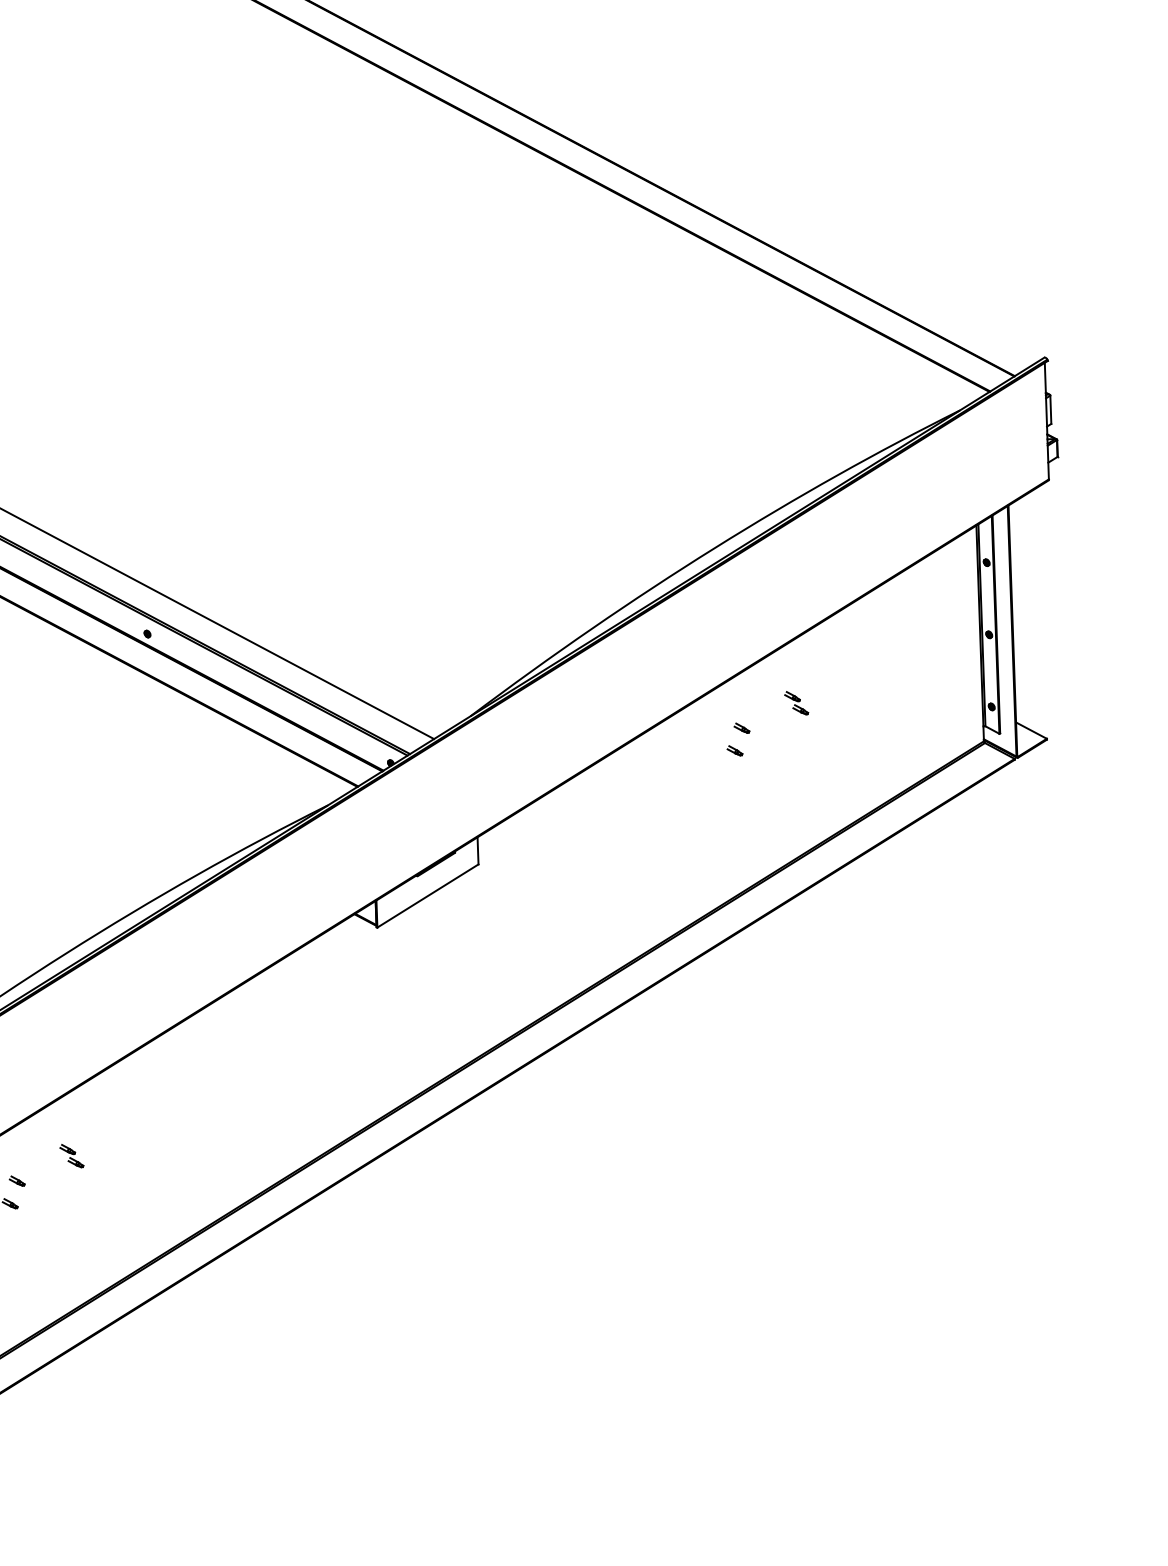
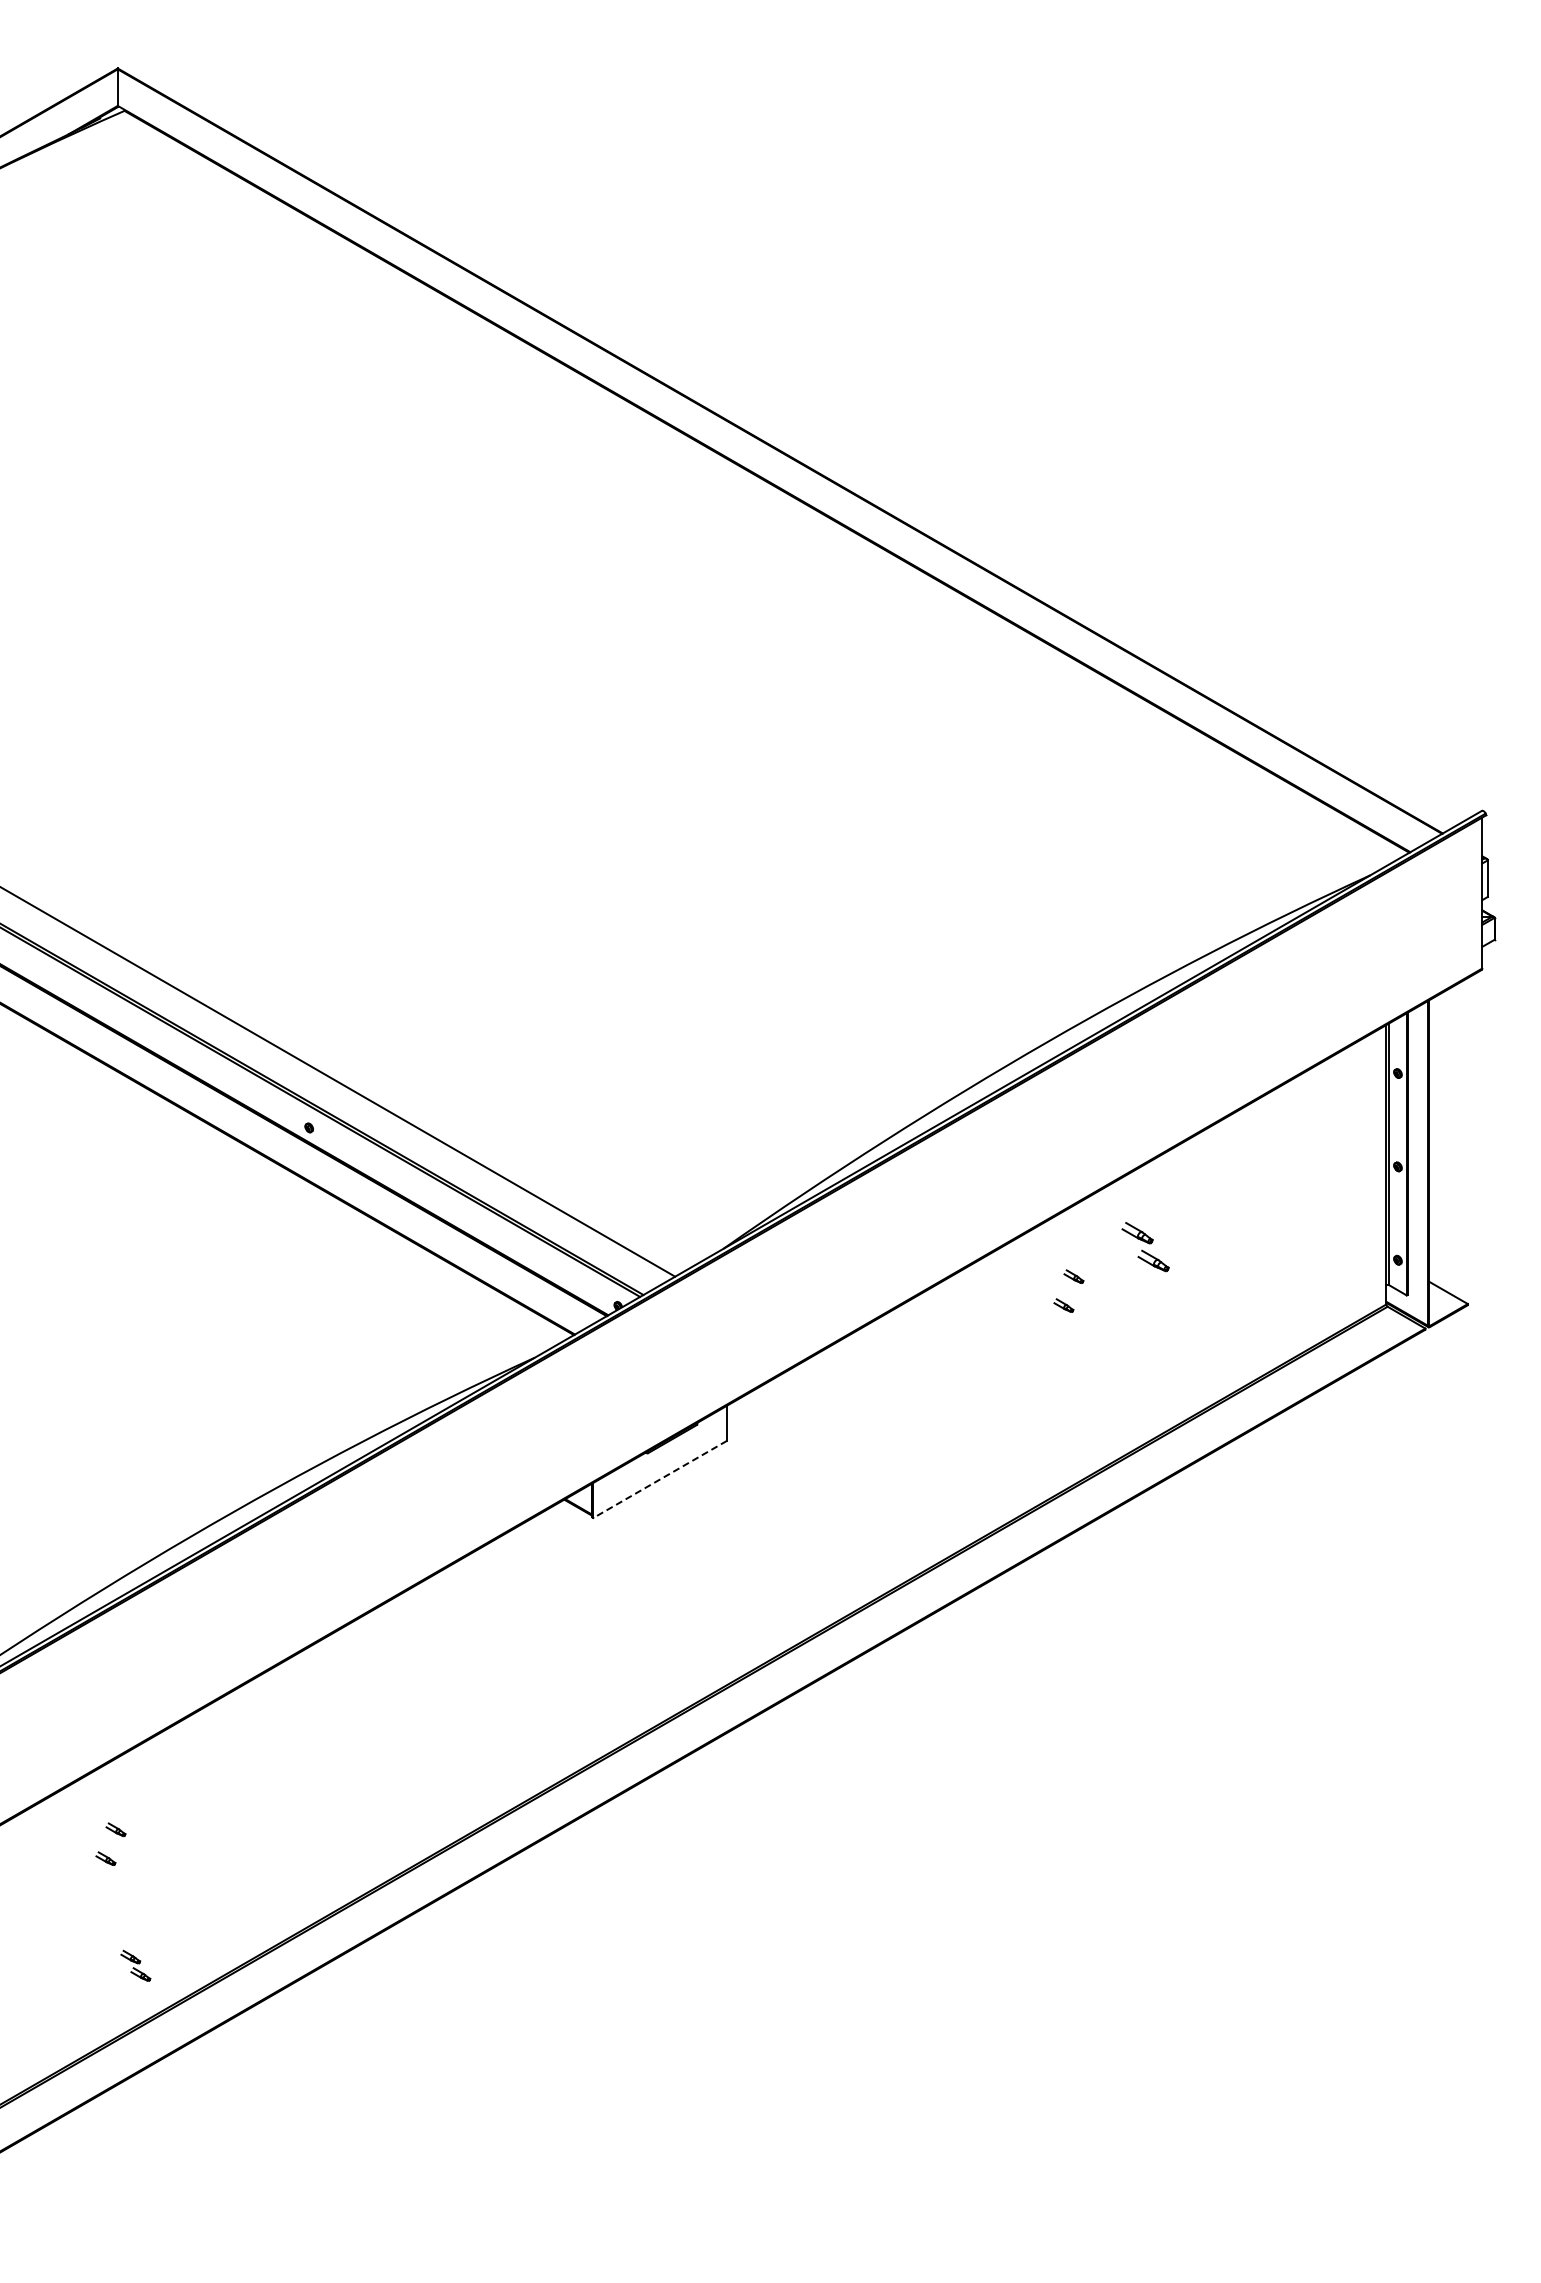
part: (796, 703) -> (1145, 1246), size x1.6
line: (427, 896) -> (659, 1479), solid -> dashed
part: (71, 1155) -> (135, 1965), moved

